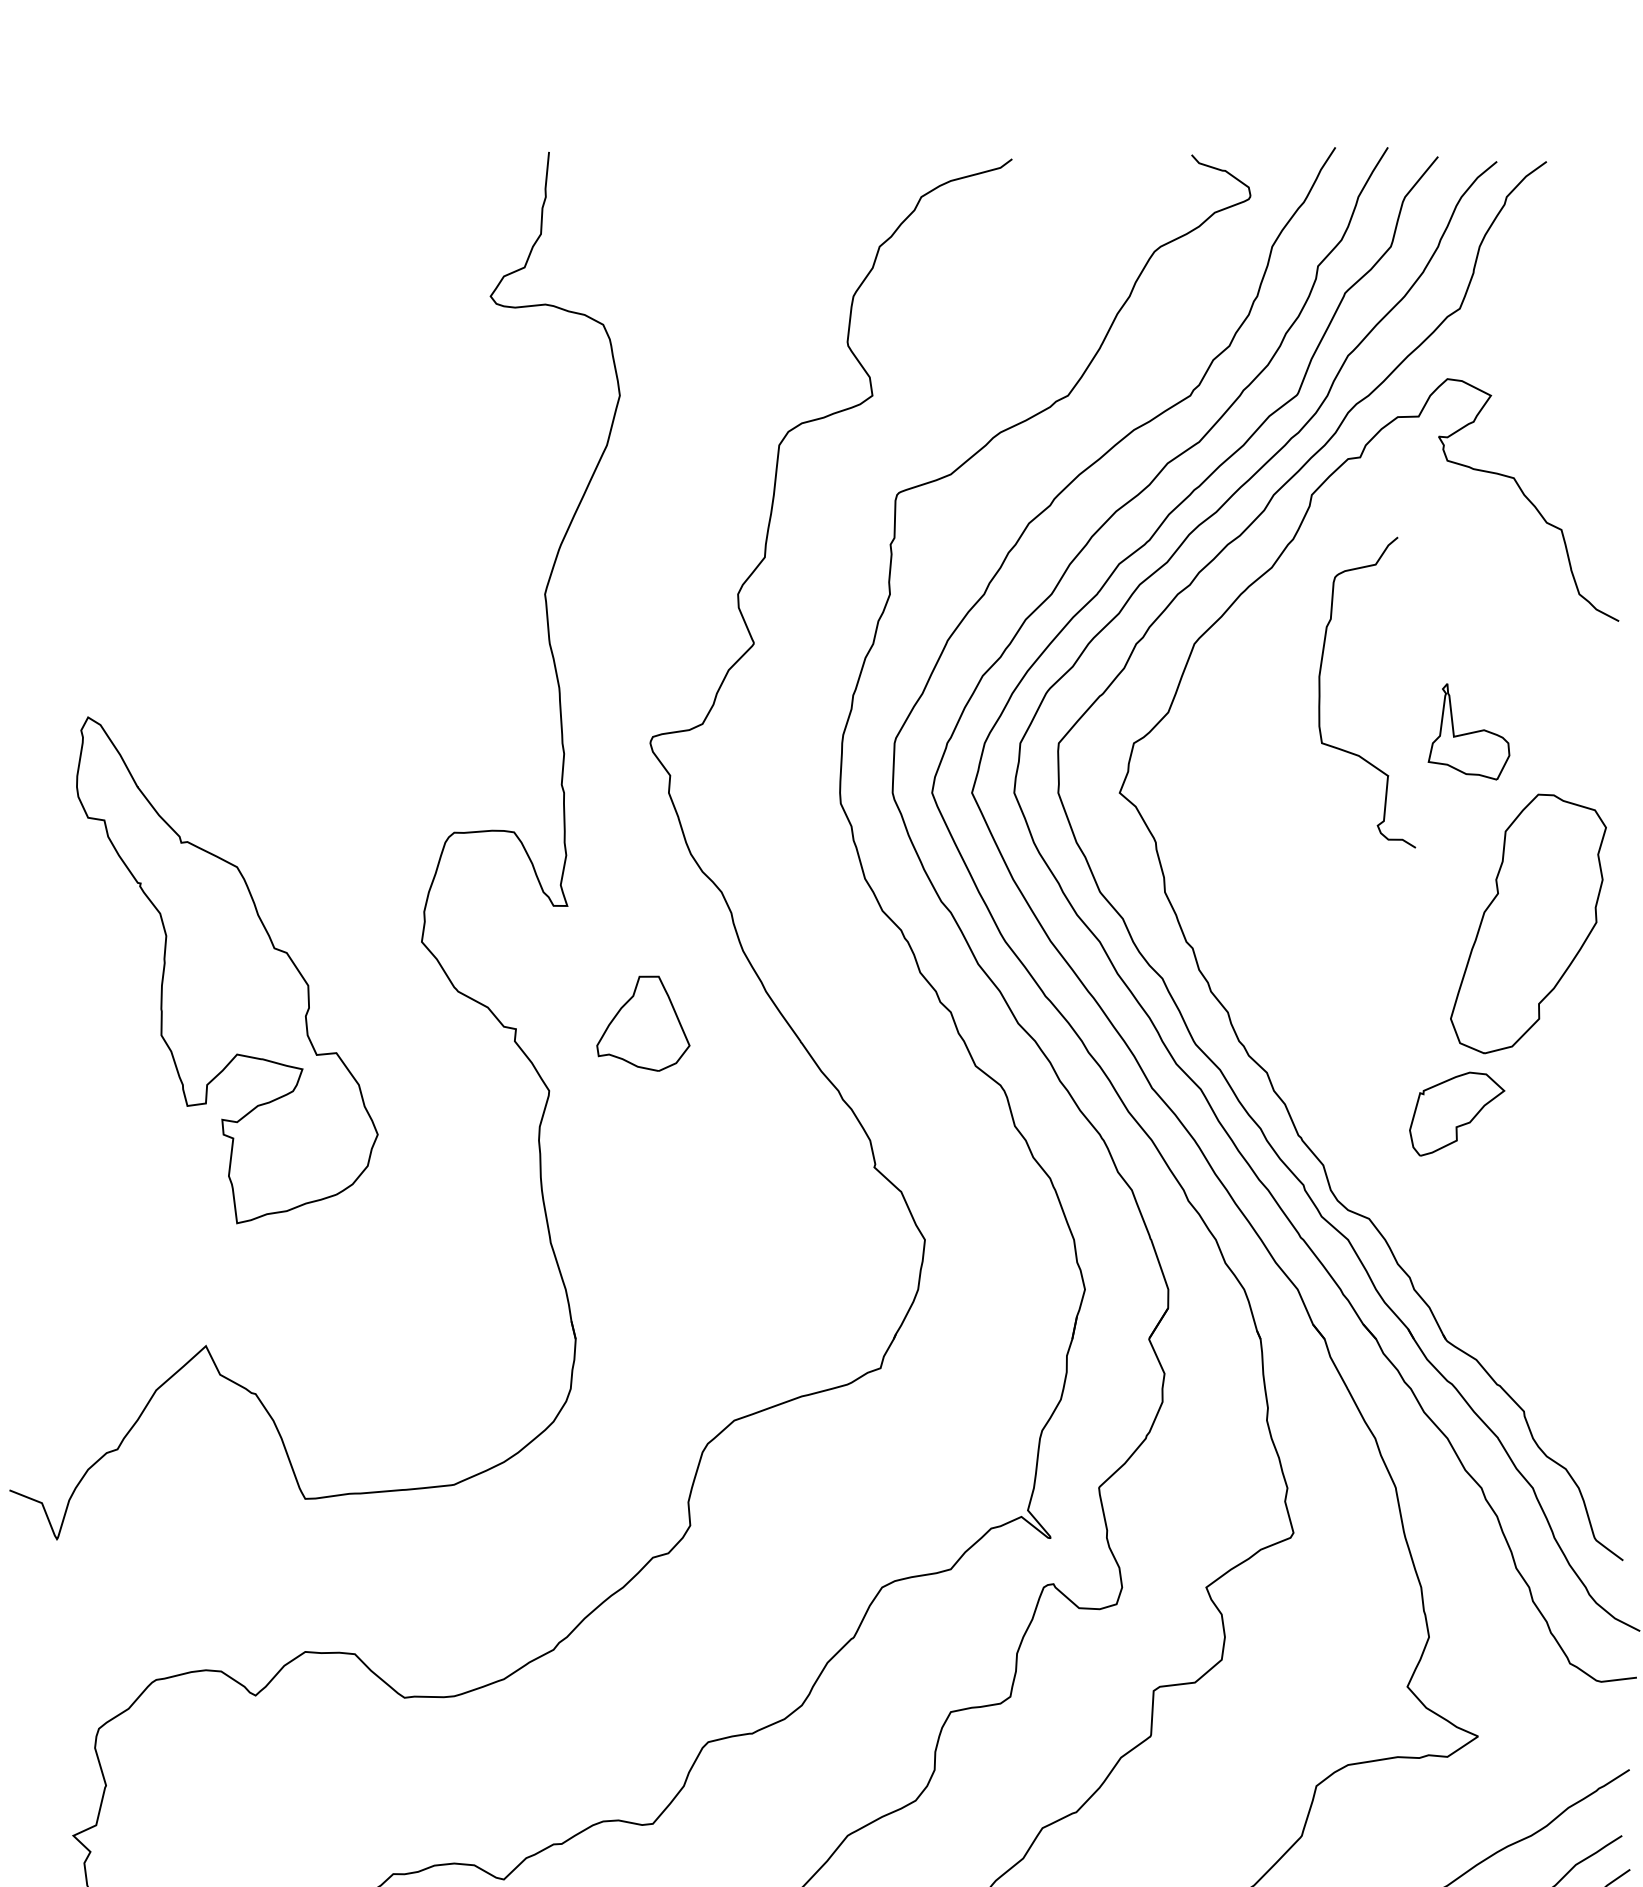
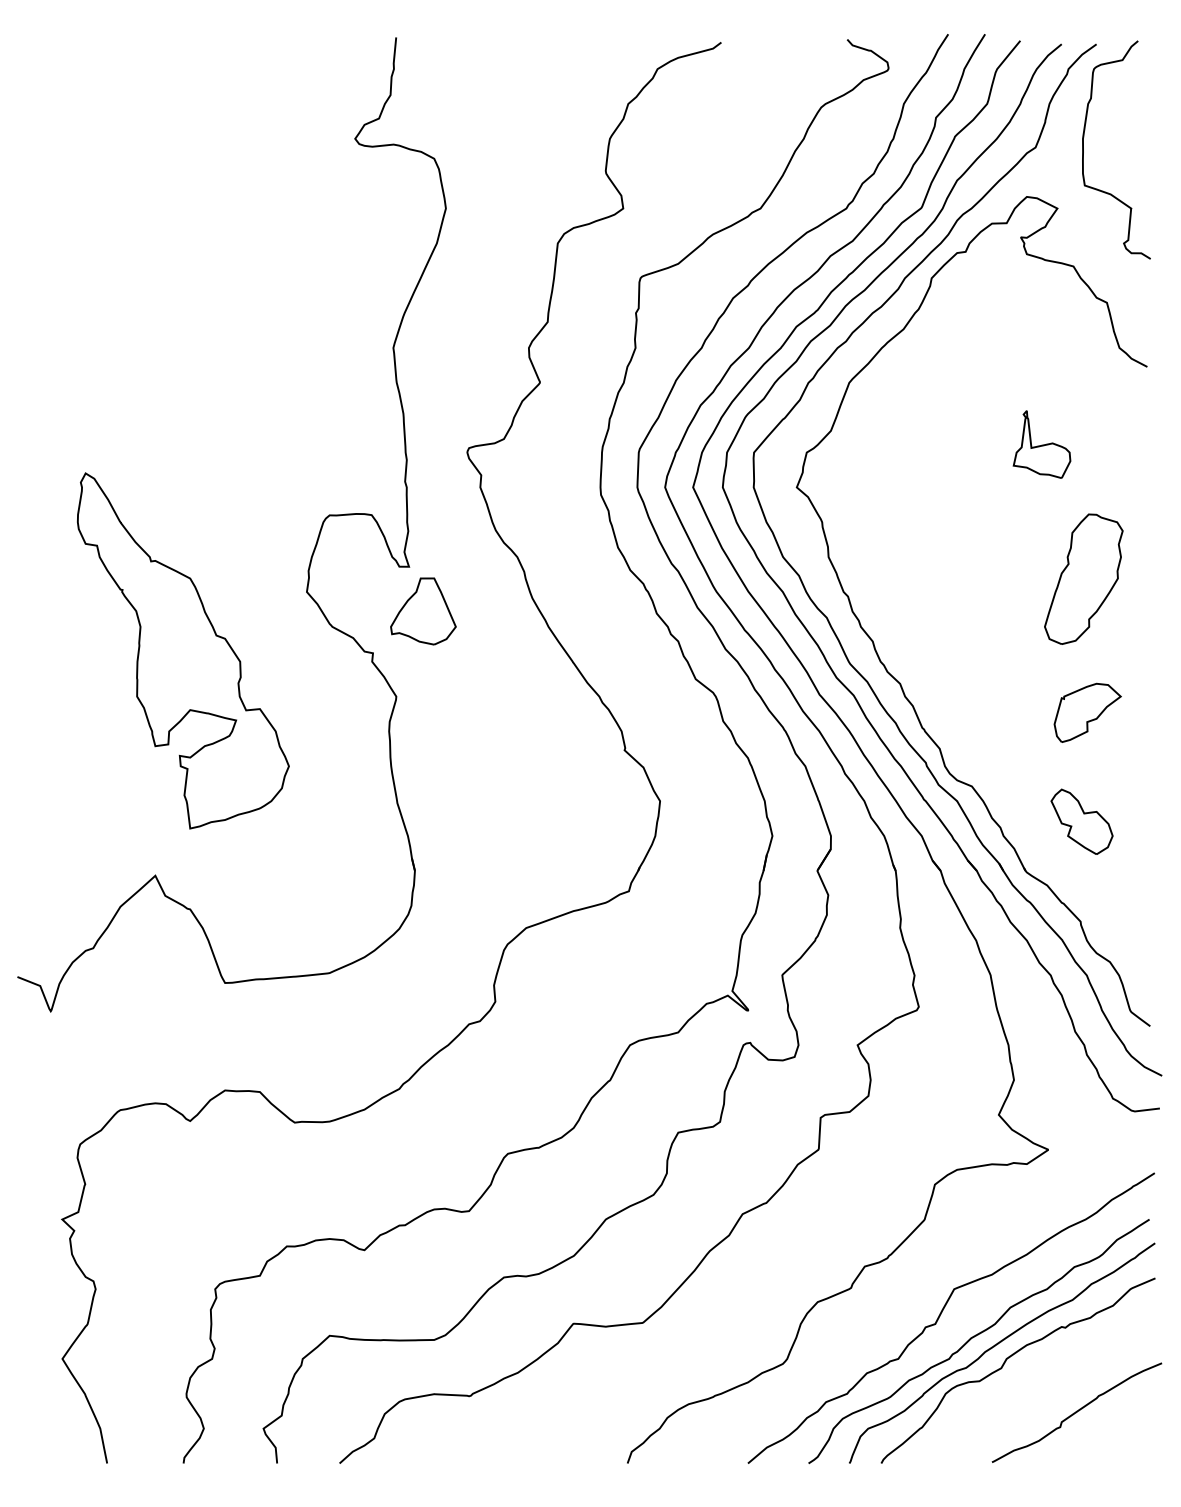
curve: (1320, 691) -> (1083, 149), moved
part: (1528, 922) -> (1083, 578), size x0.71
part: (227, 969) -> (183, 650), moved
part: (643, 1023) -> (423, 611), moved
part: (1456, 1113) -> (1087, 712), moved
part: (1525, 1268) -> (1081, 821), added

